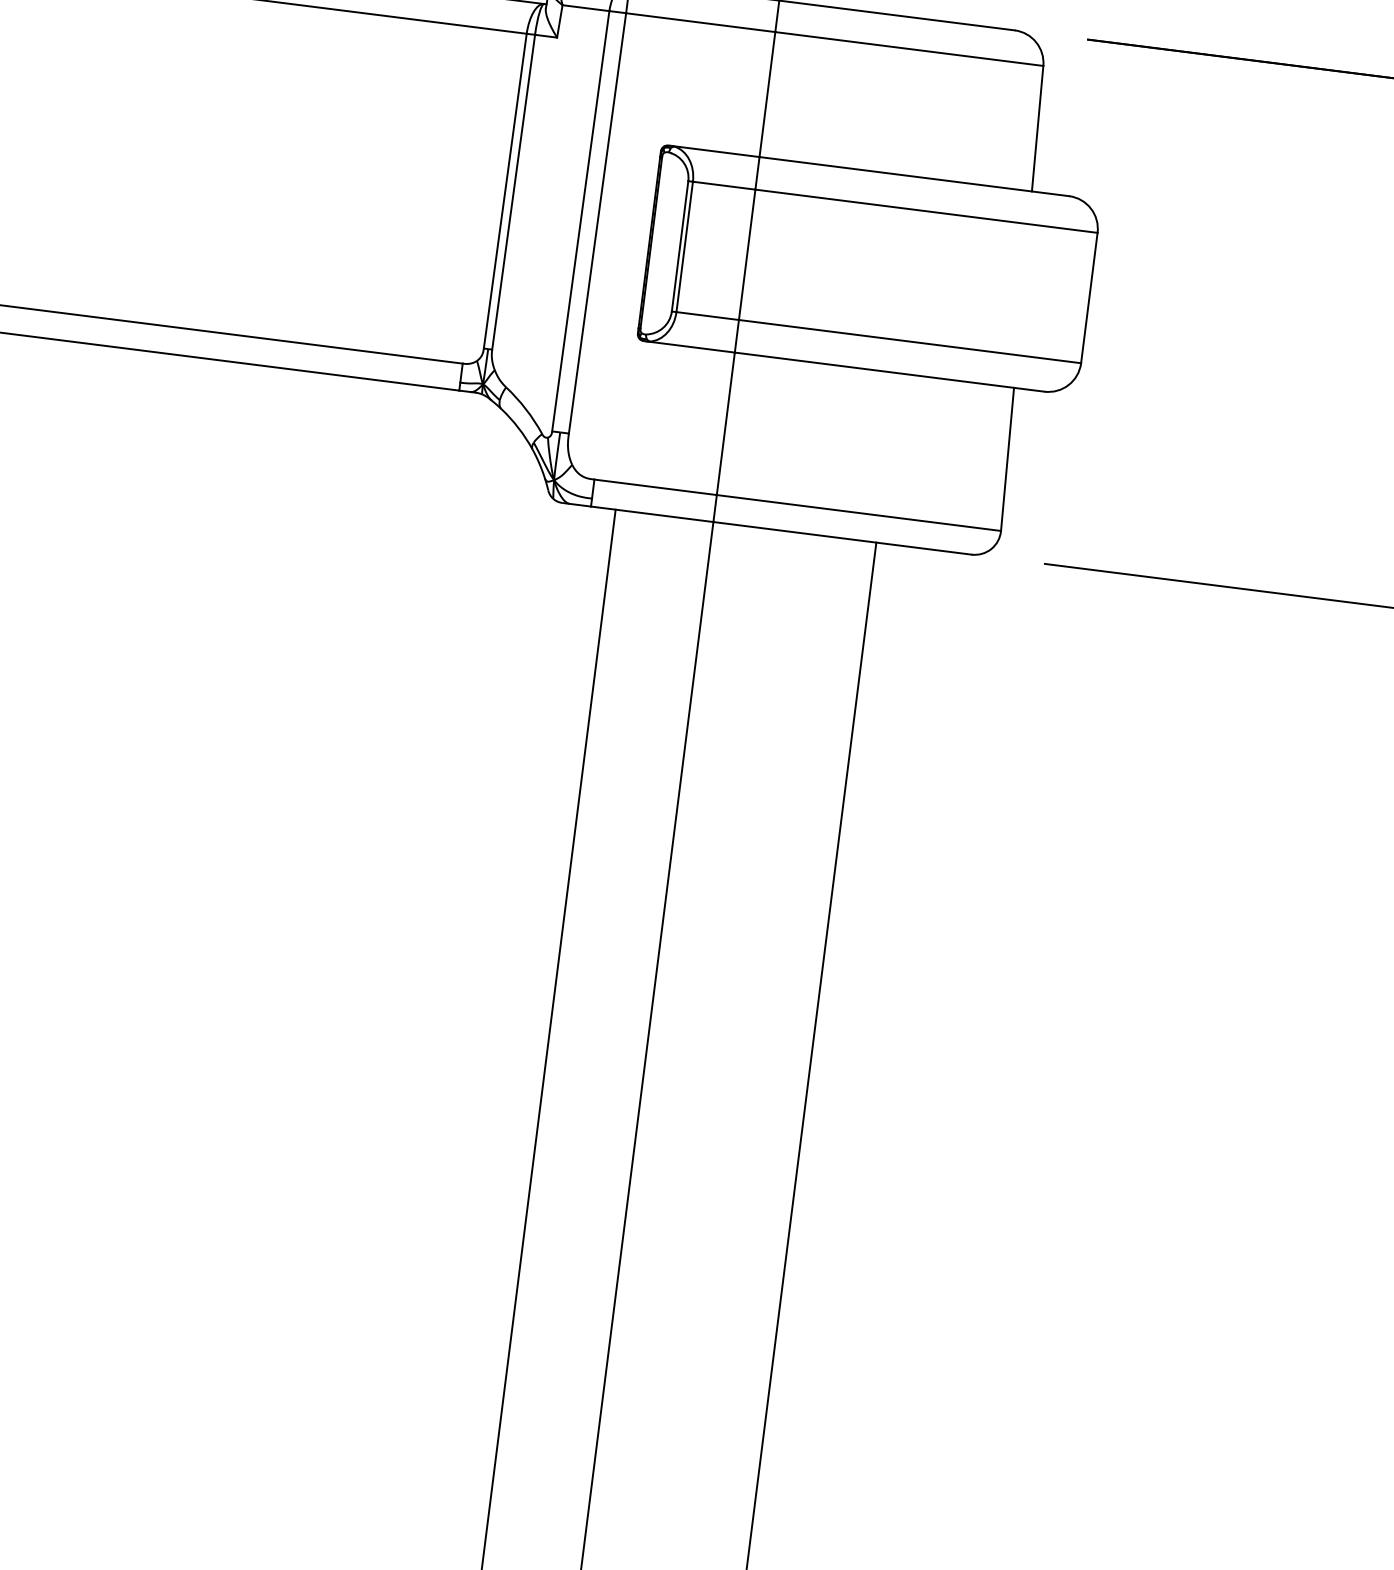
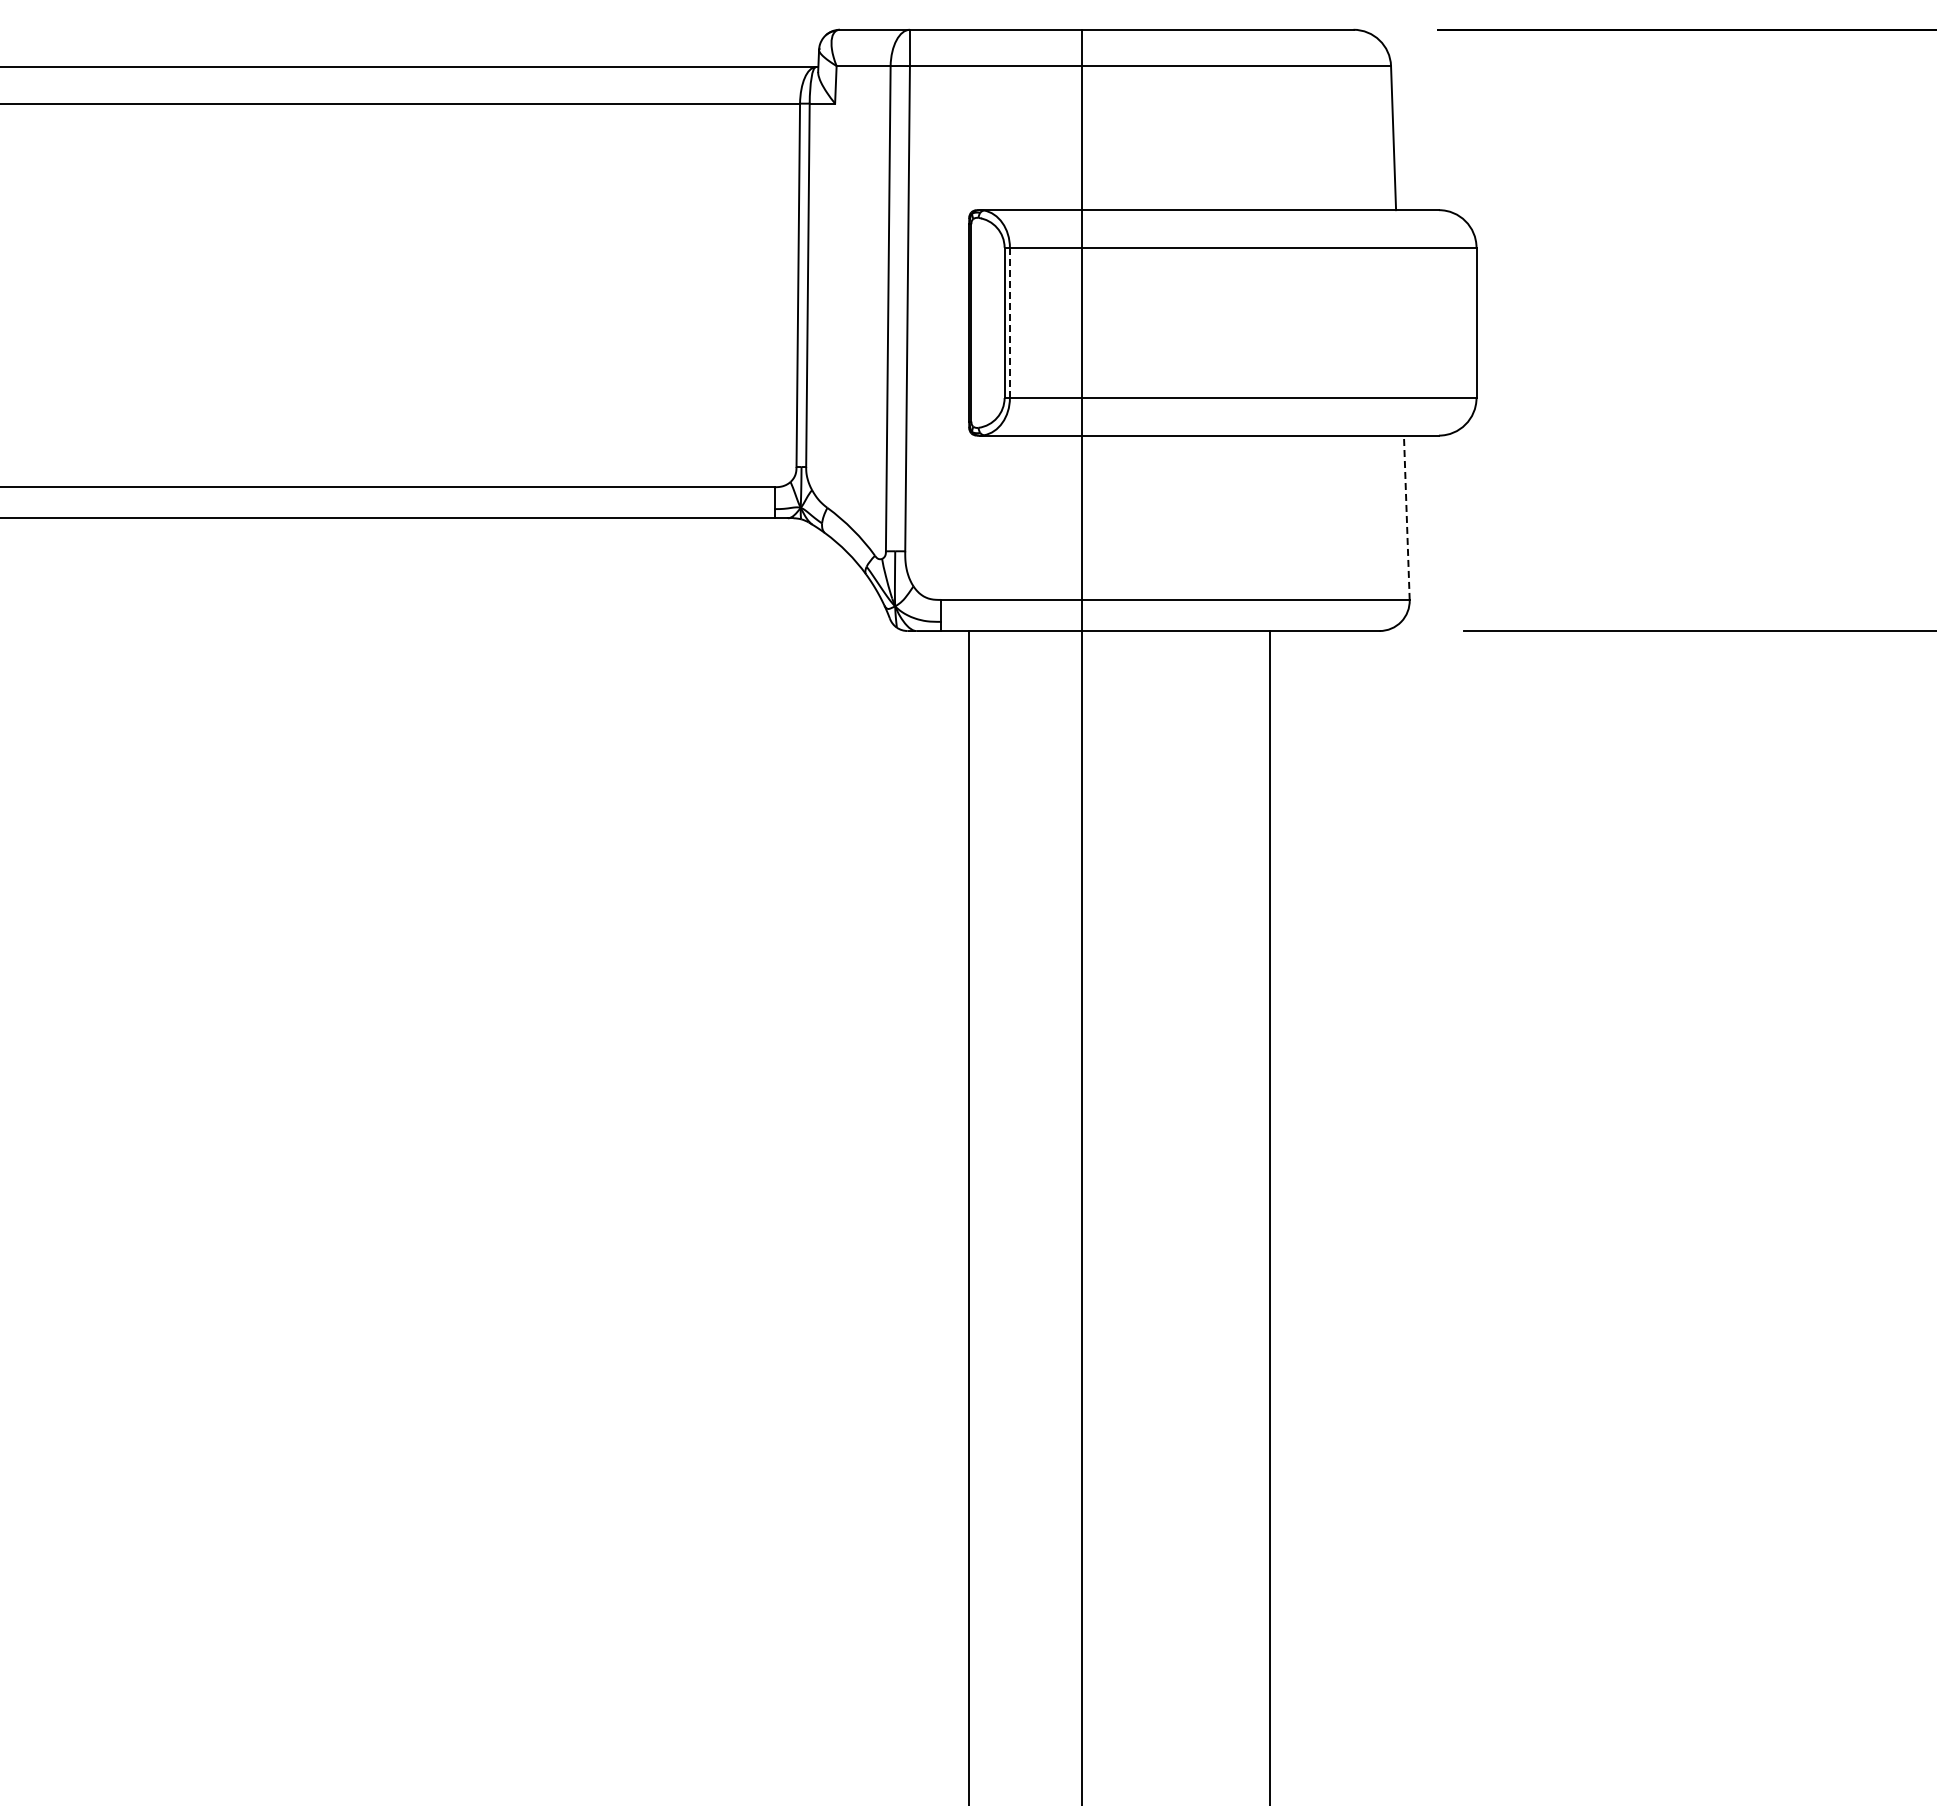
line: (684, 246) -> (1009, 322), solid -> dashed
line: (1007, 459) -> (1406, 517), solid -> dashed

